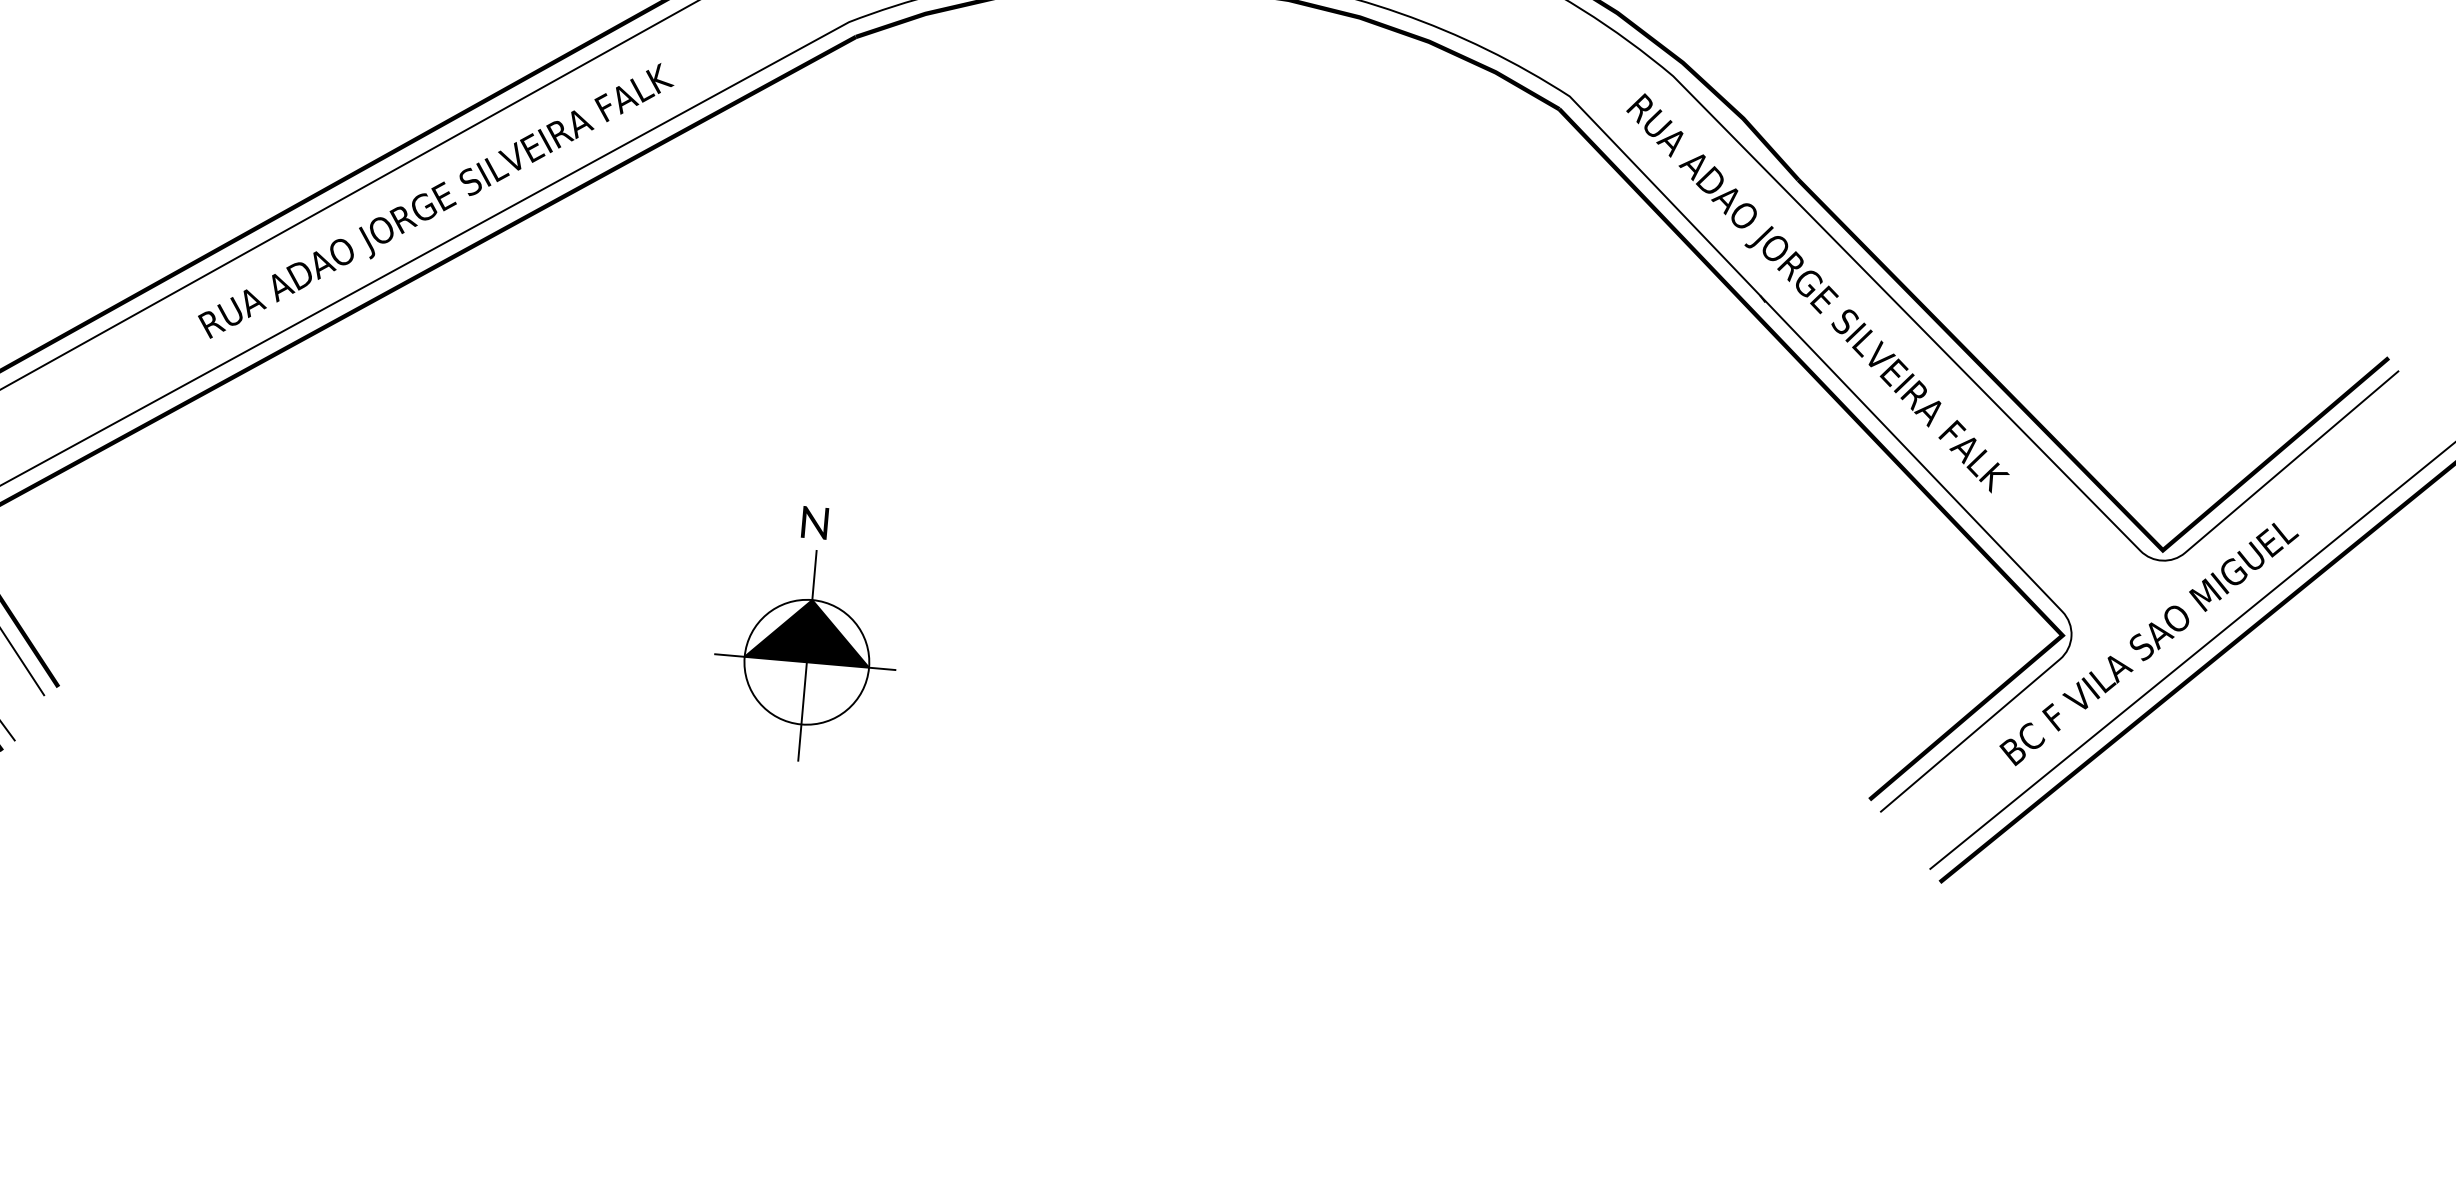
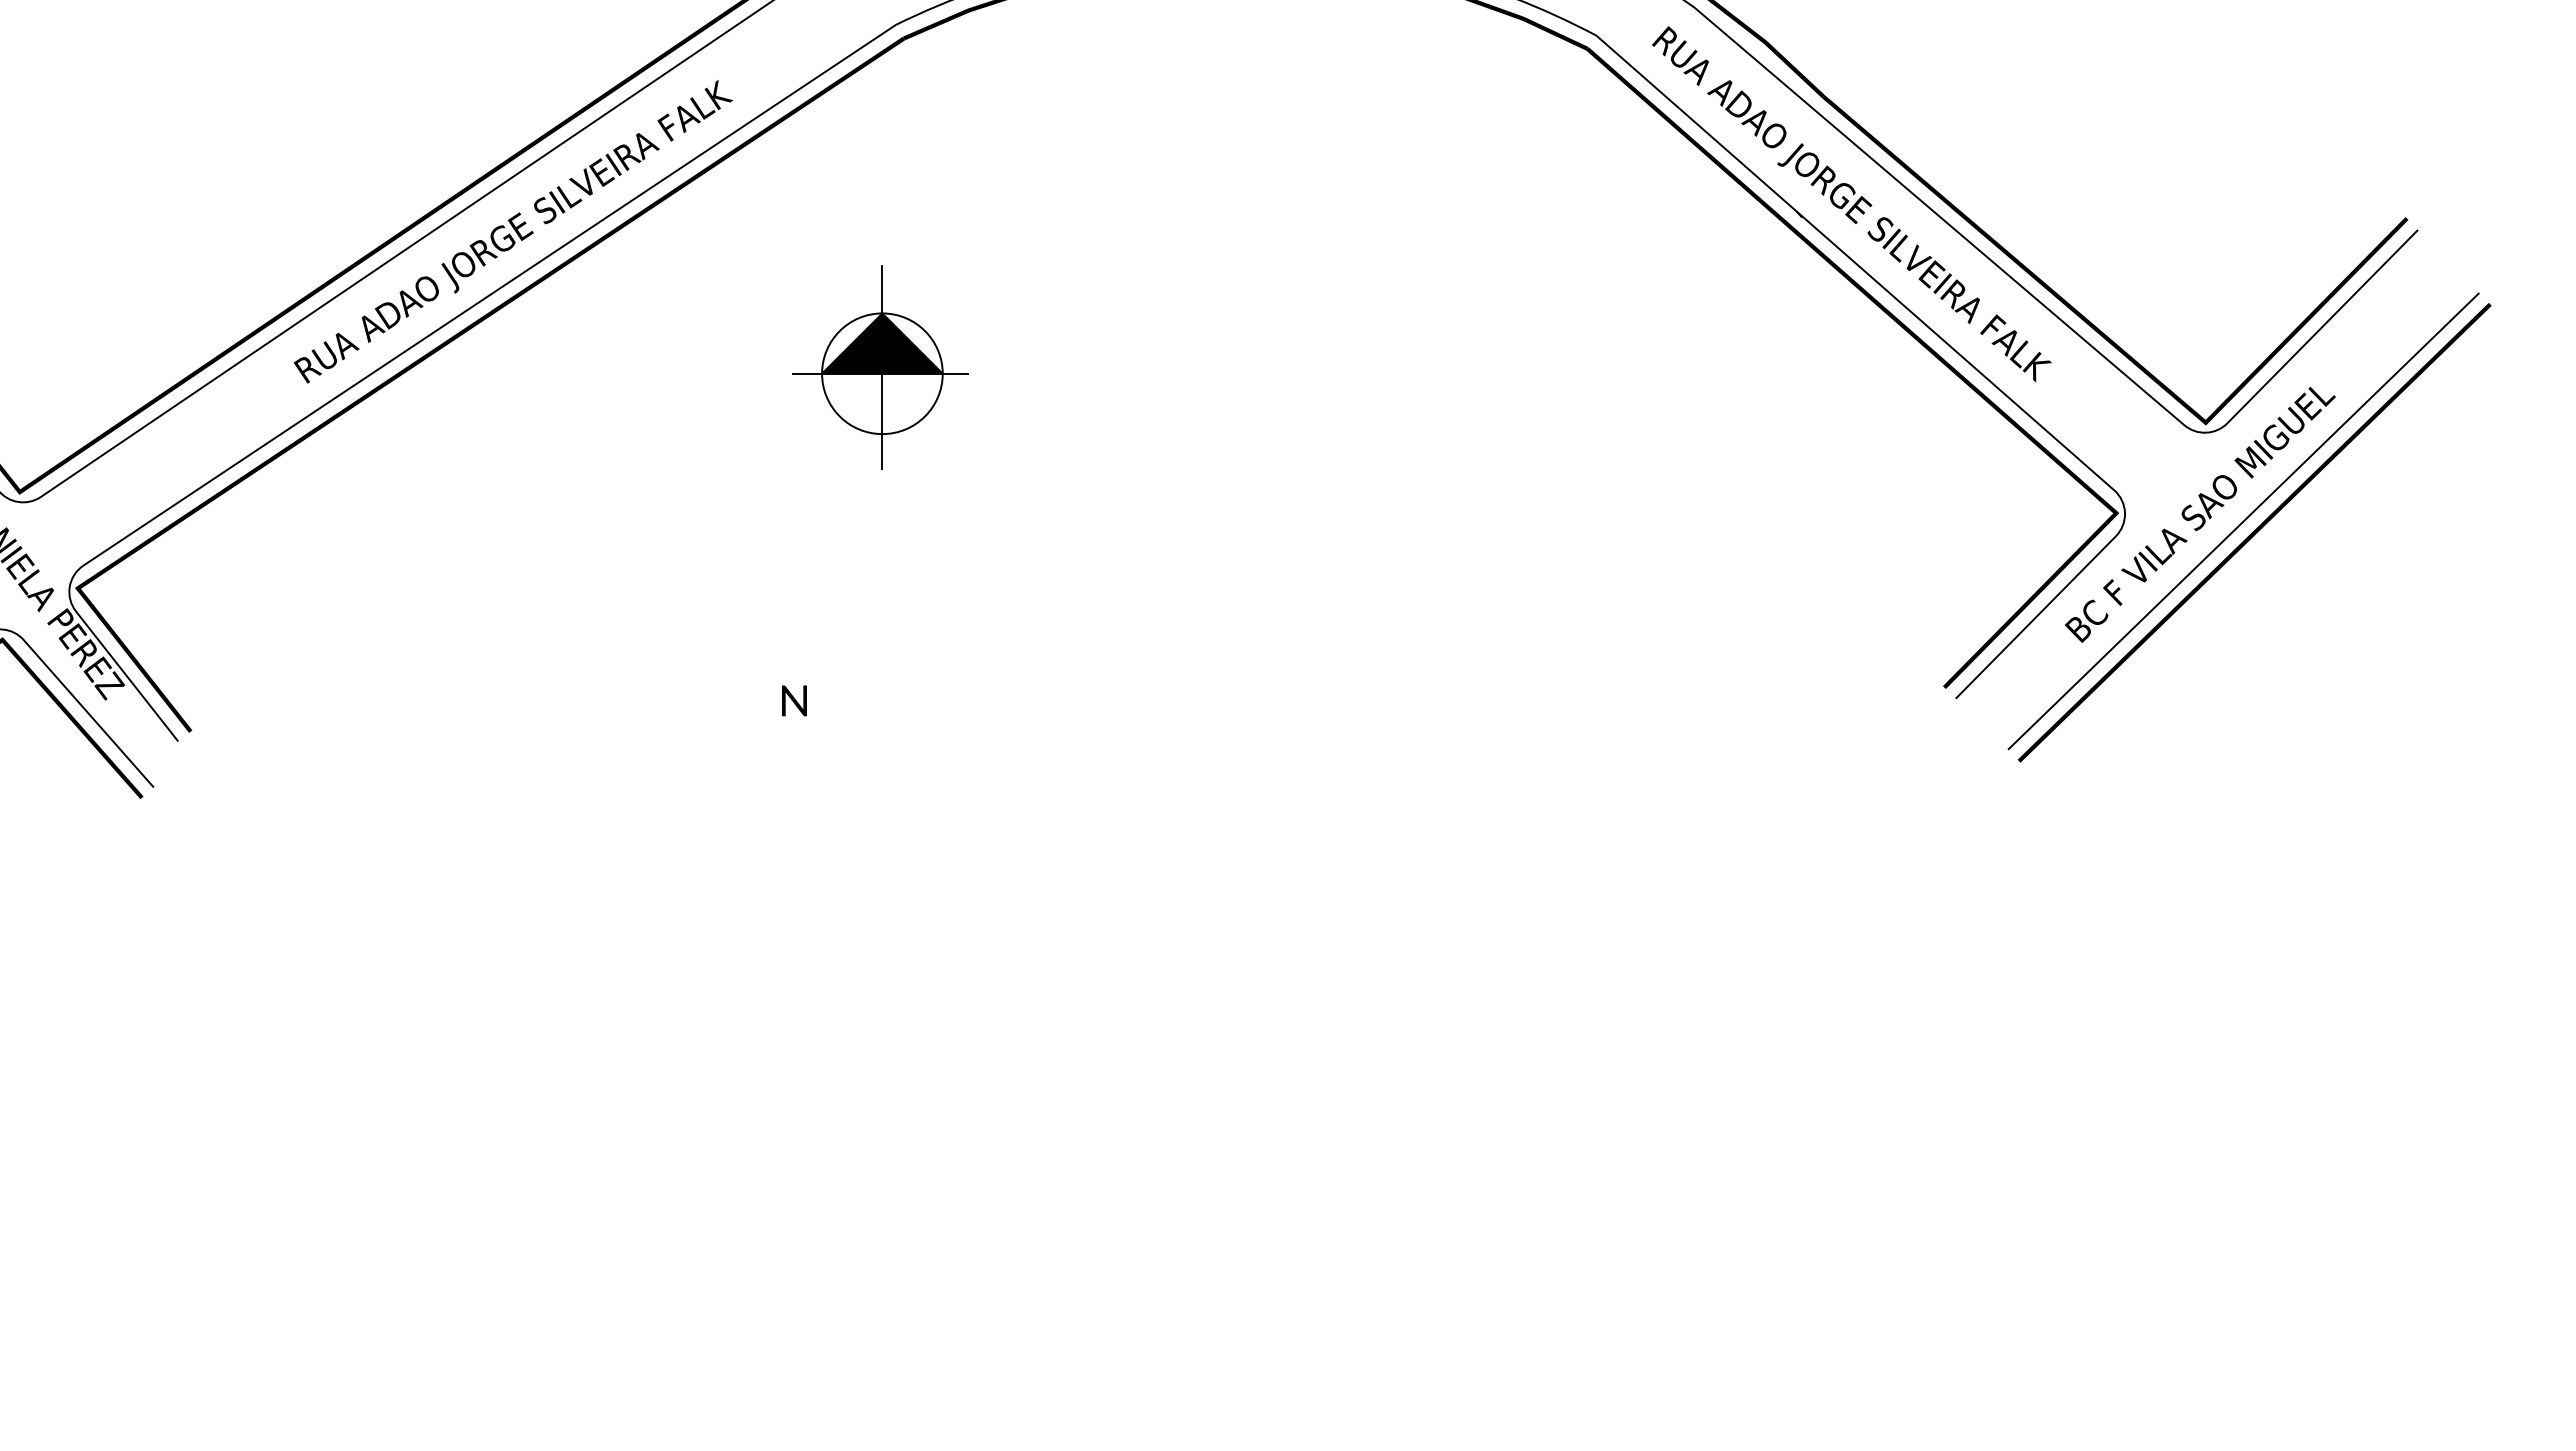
text: (815, 522) -> (794, 700), moved
part: (805, 655) -> (880, 367), moved

